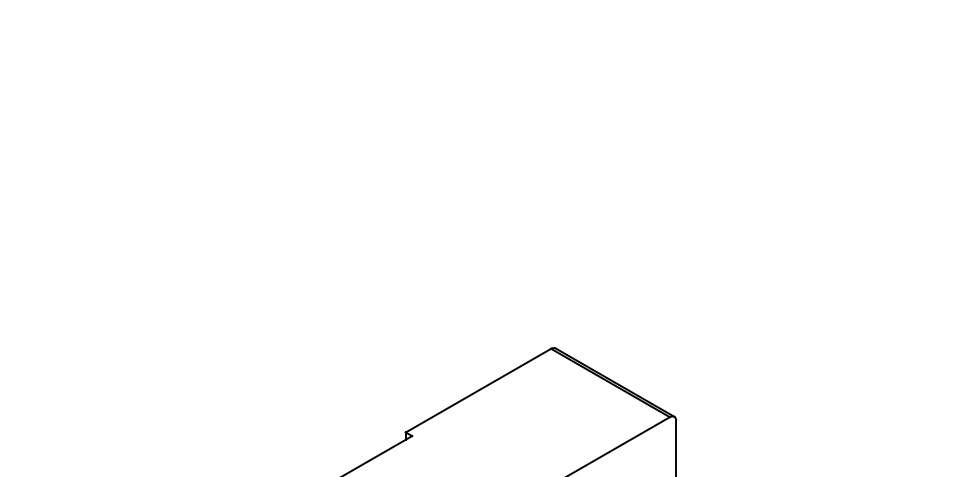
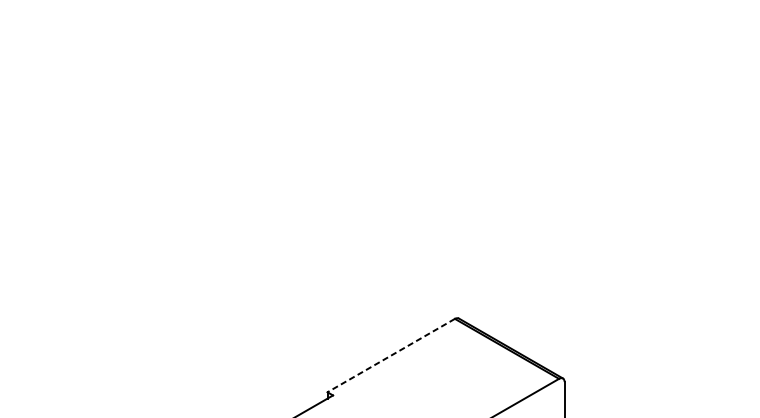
line: (478, 390) -> (391, 355), solid -> dashed

